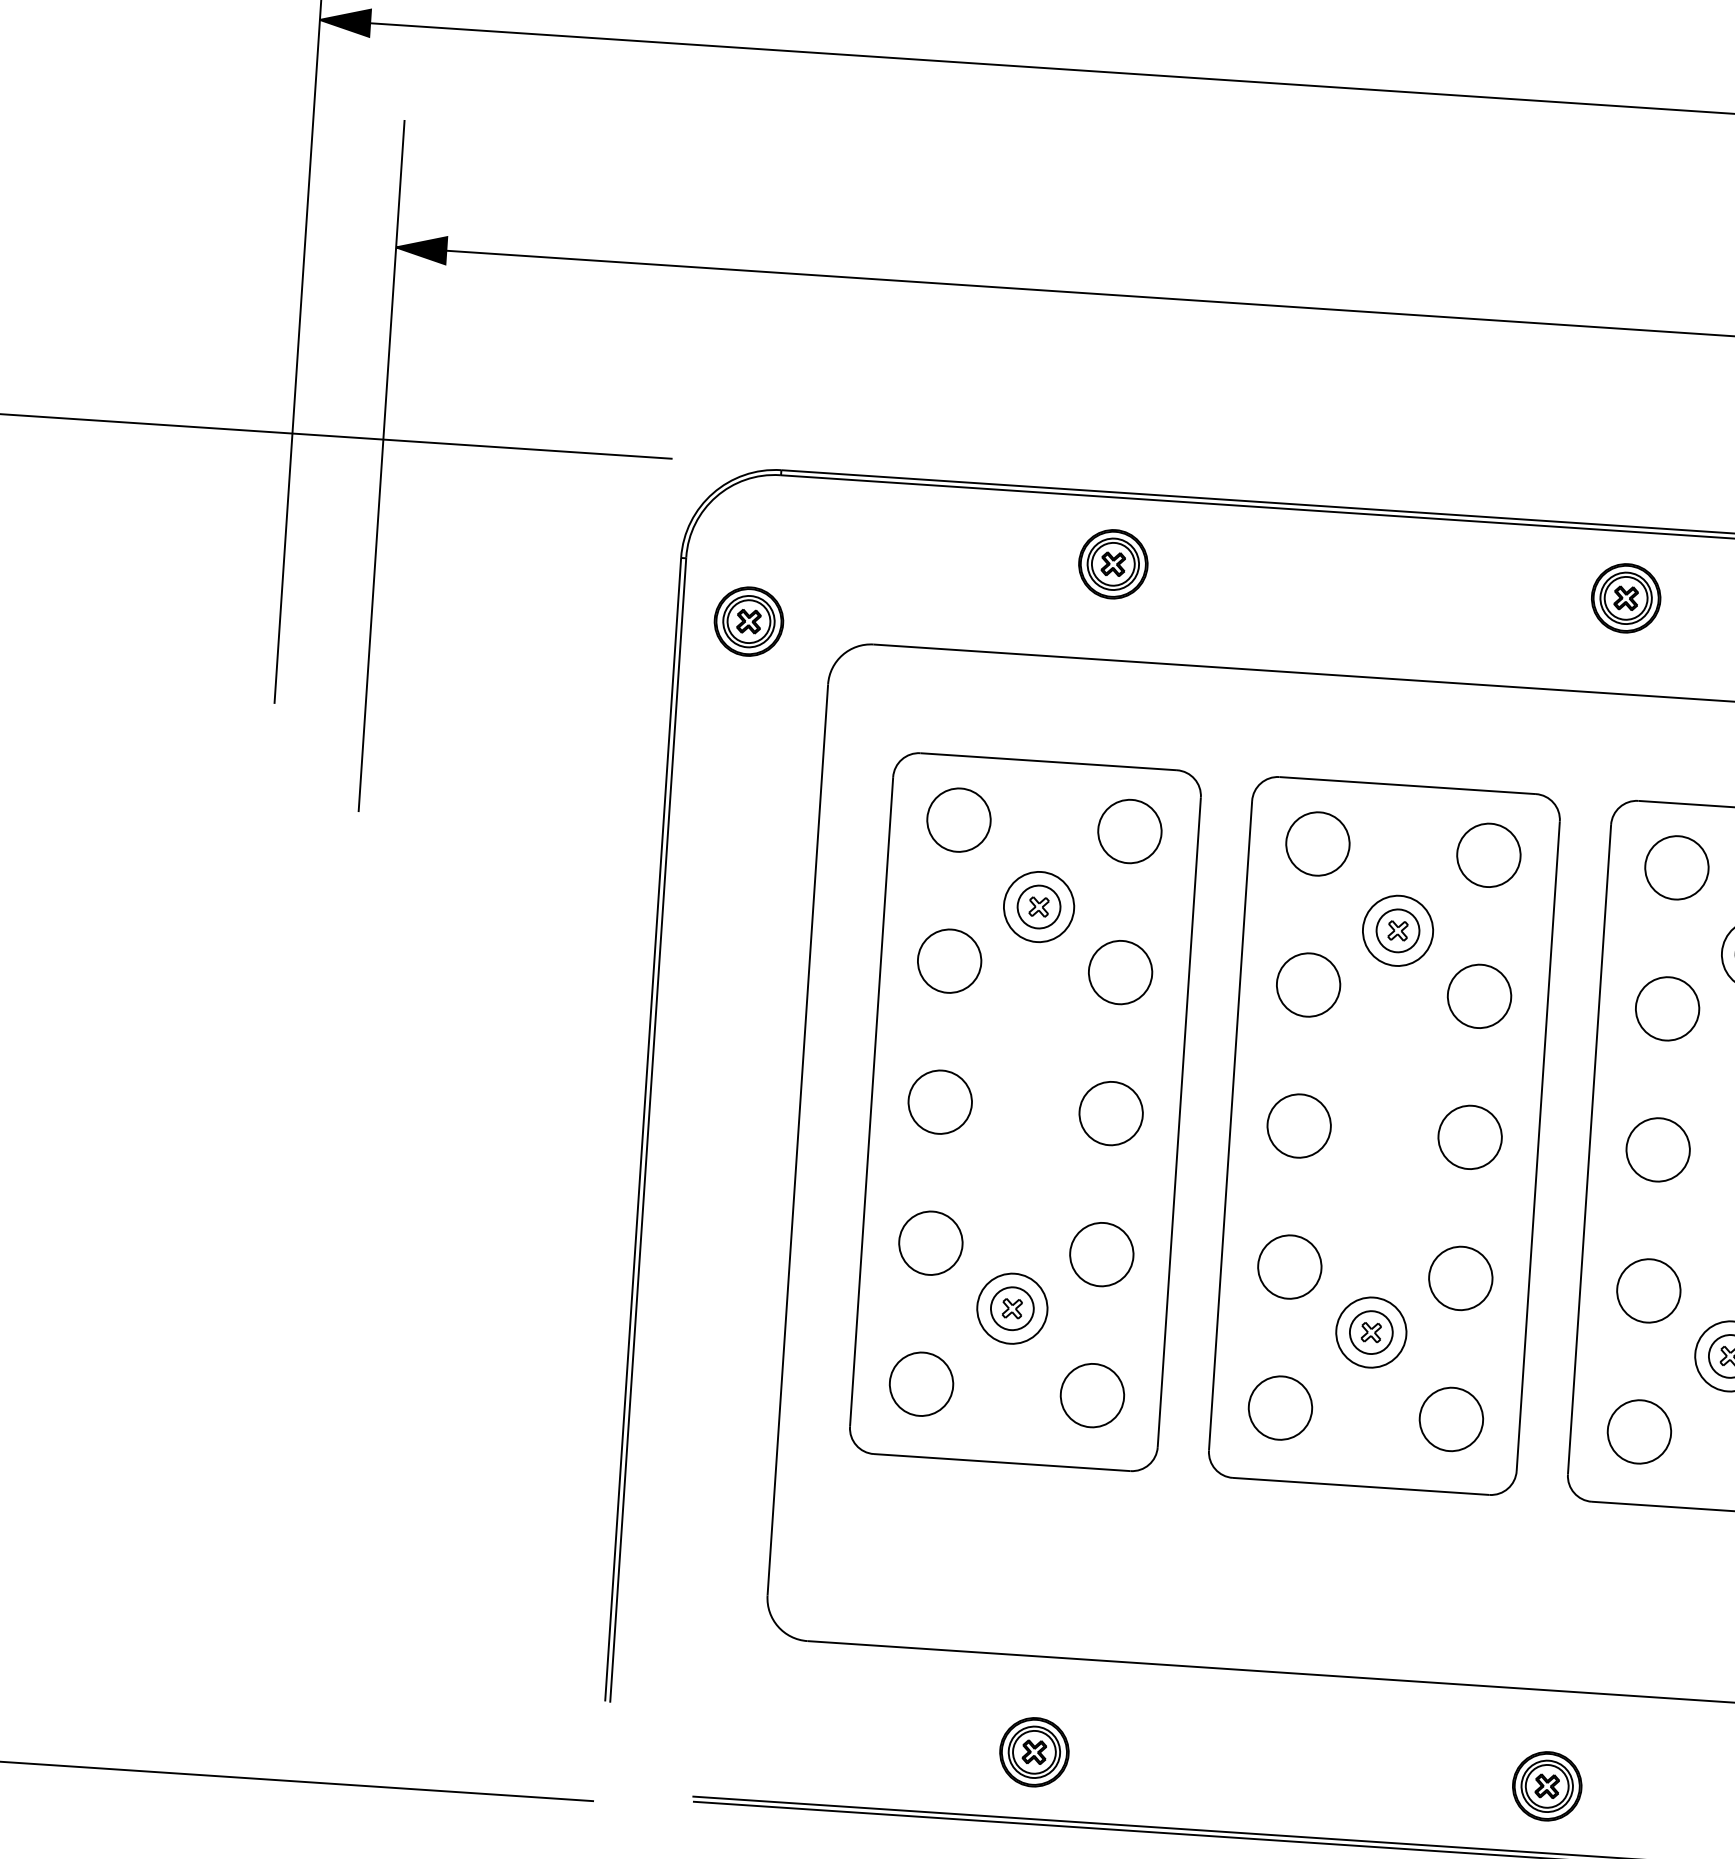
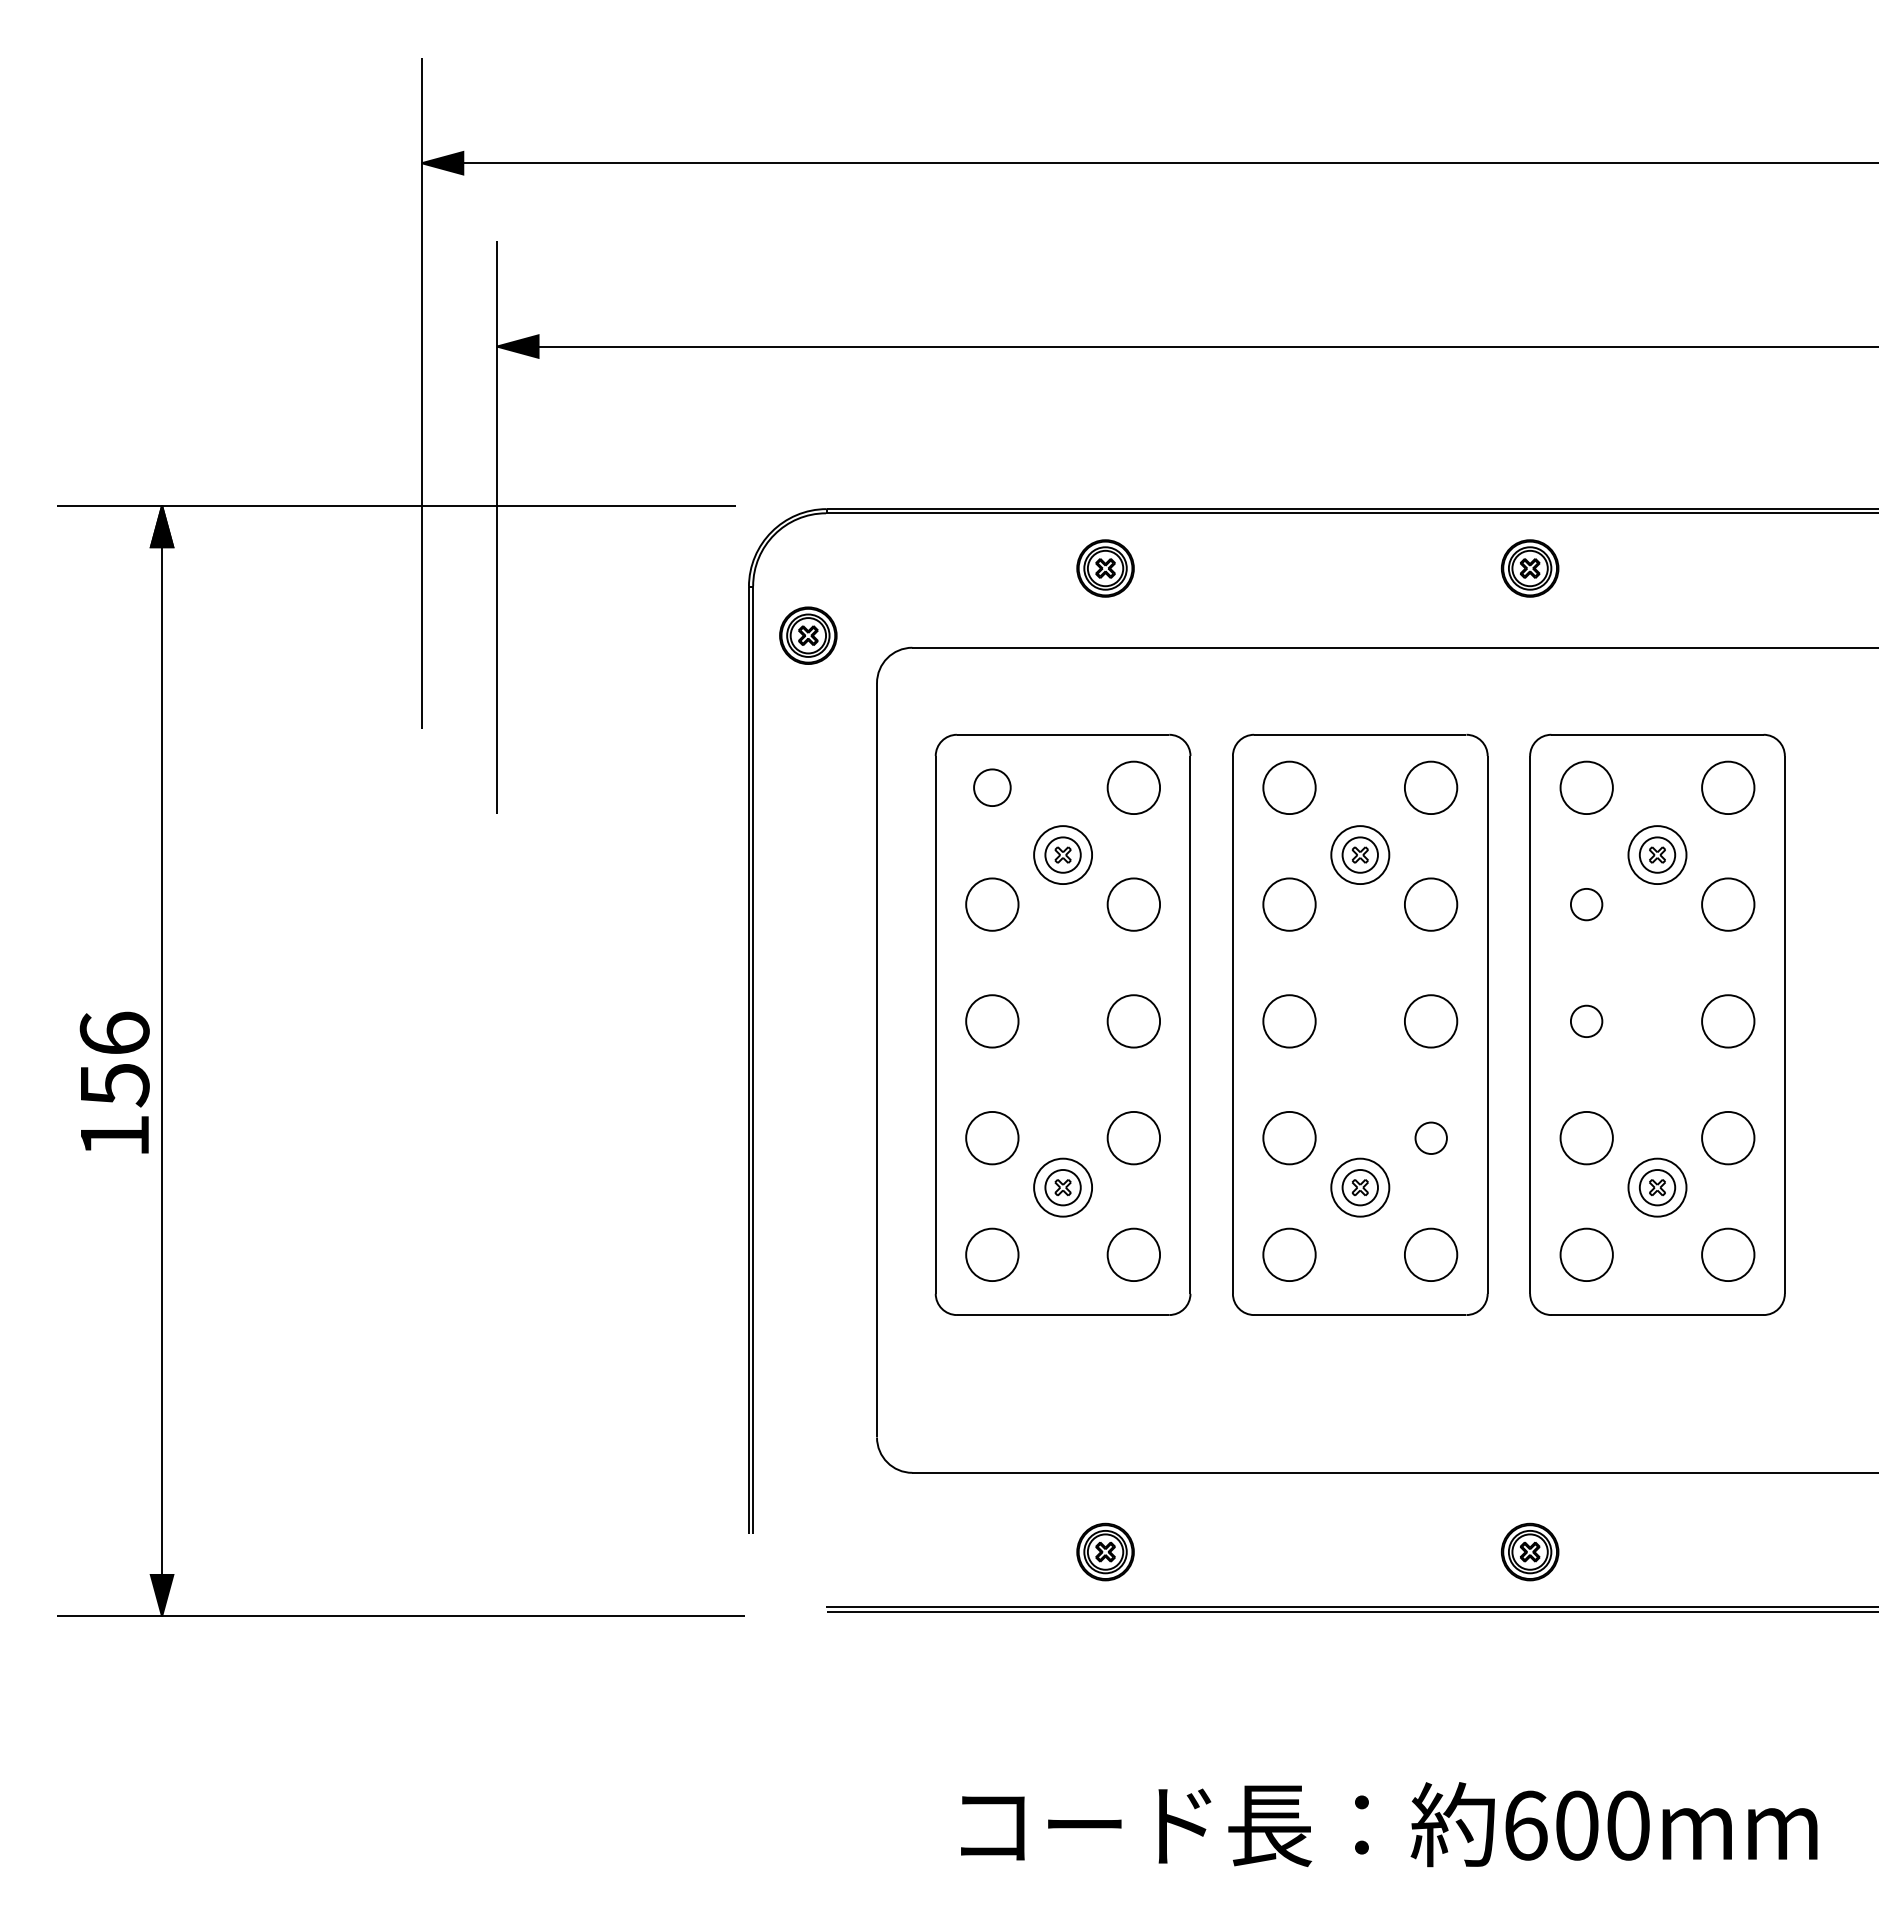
part: (959, 819) -> (992, 787), size x0.7
part: (1667, 1008) -> (1586, 904), size x0.6
part: (1657, 1150) -> (1586, 1021), size x0.6
part: (1461, 1278) -> (1431, 1138), size x0.6

